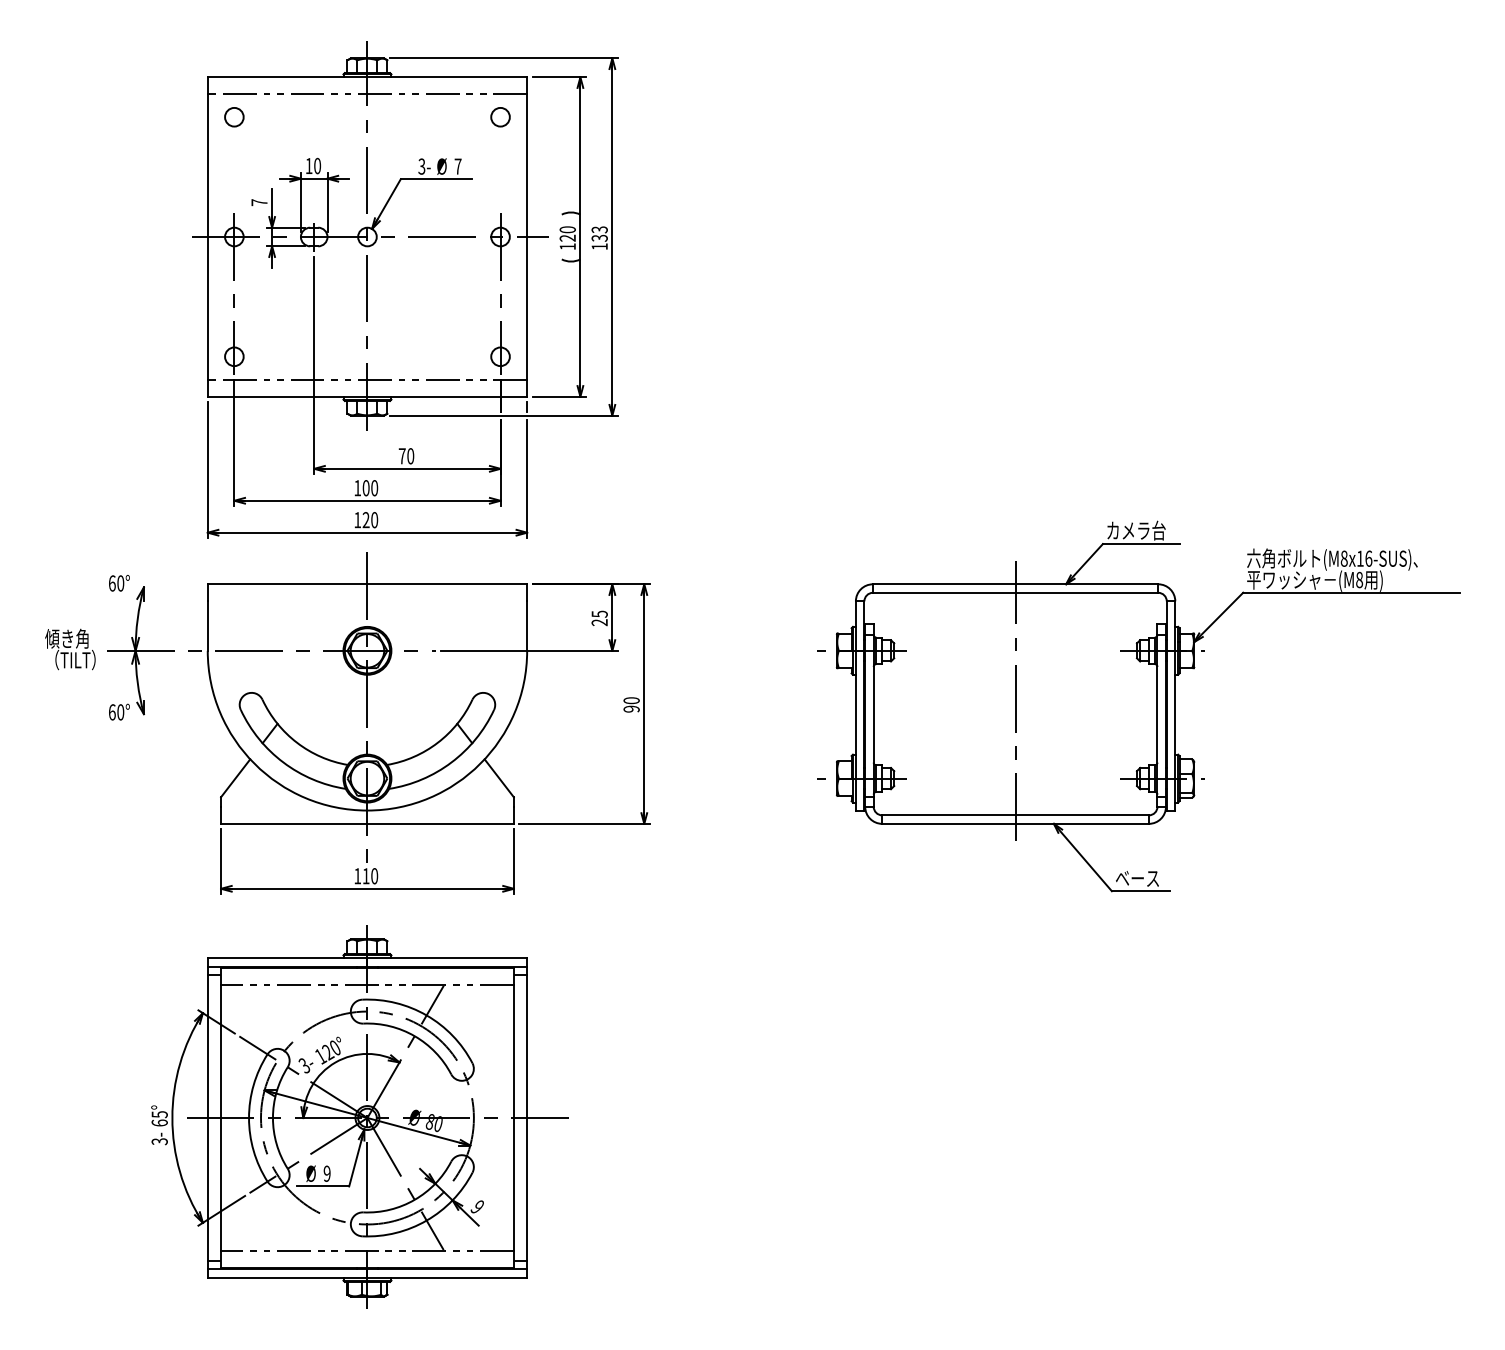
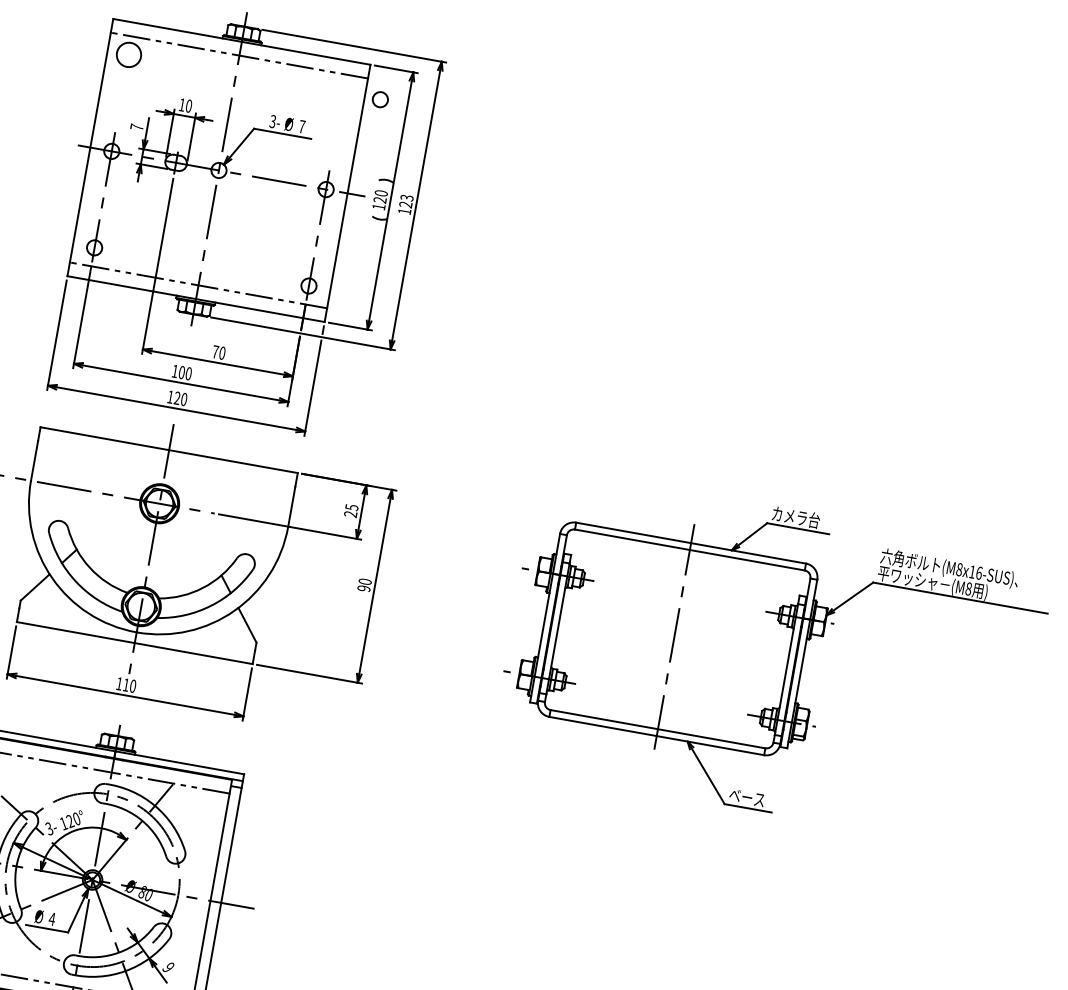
circle: (234, 116) -> (129, 54), size x1.6
circle: (500, 117) -> (380, 99), moved
text: (599, 237) -> (405, 204), 133 -> 123
text: (326, 1173) -> (51, 918), 9 -> 4

